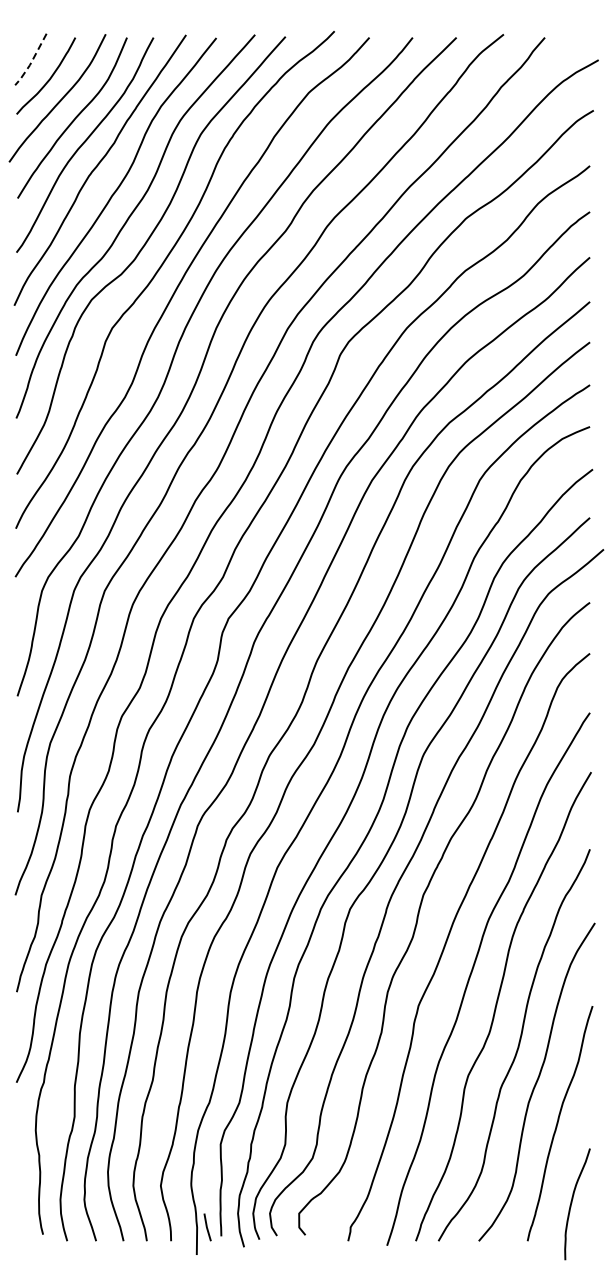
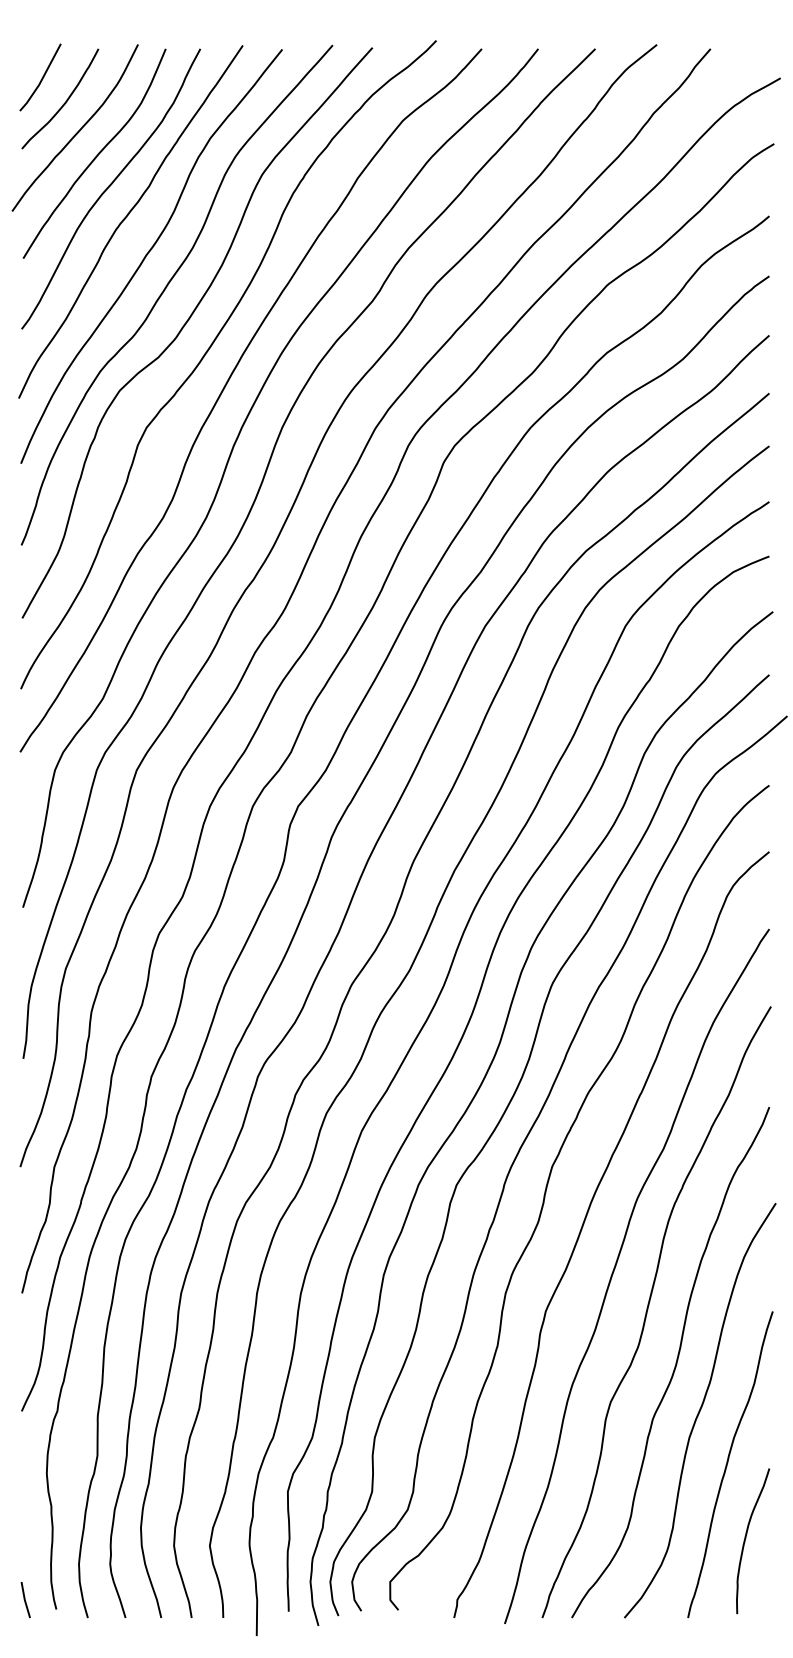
line: (31, 61) -> (41, 80), dashed -> solid
curve: (572, 1203) -> (746, 1540), moved
line: (207, 1227) -> (25, 1600), moved

